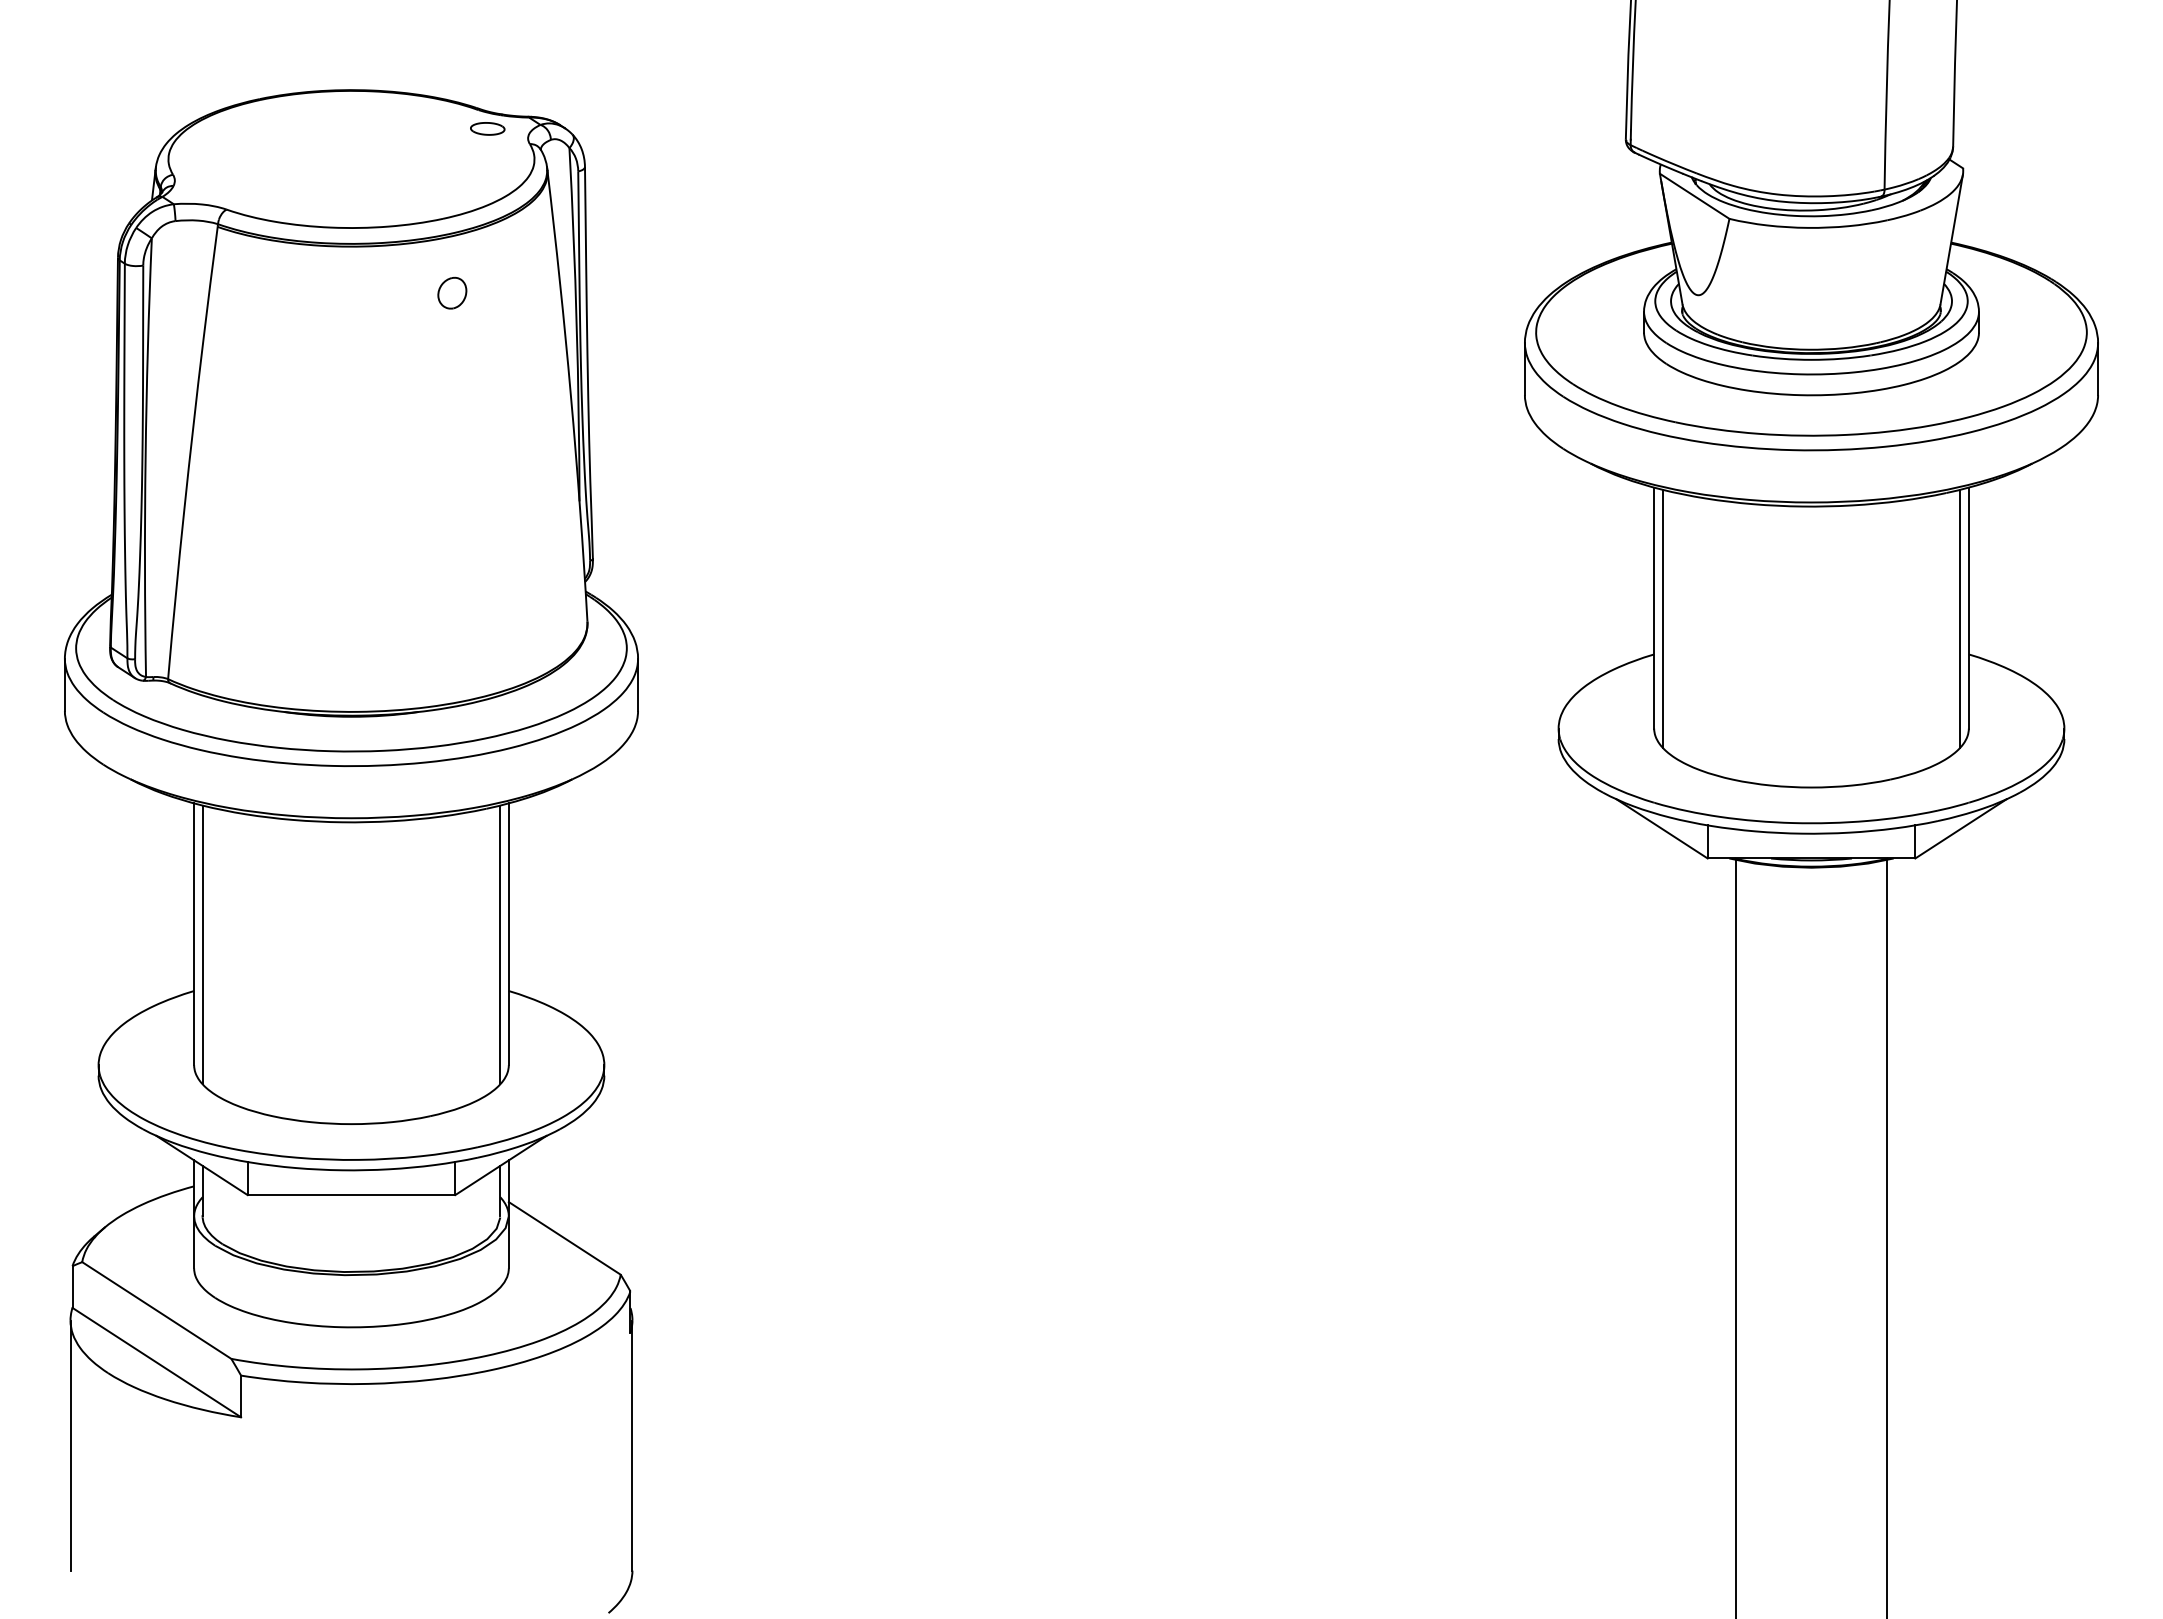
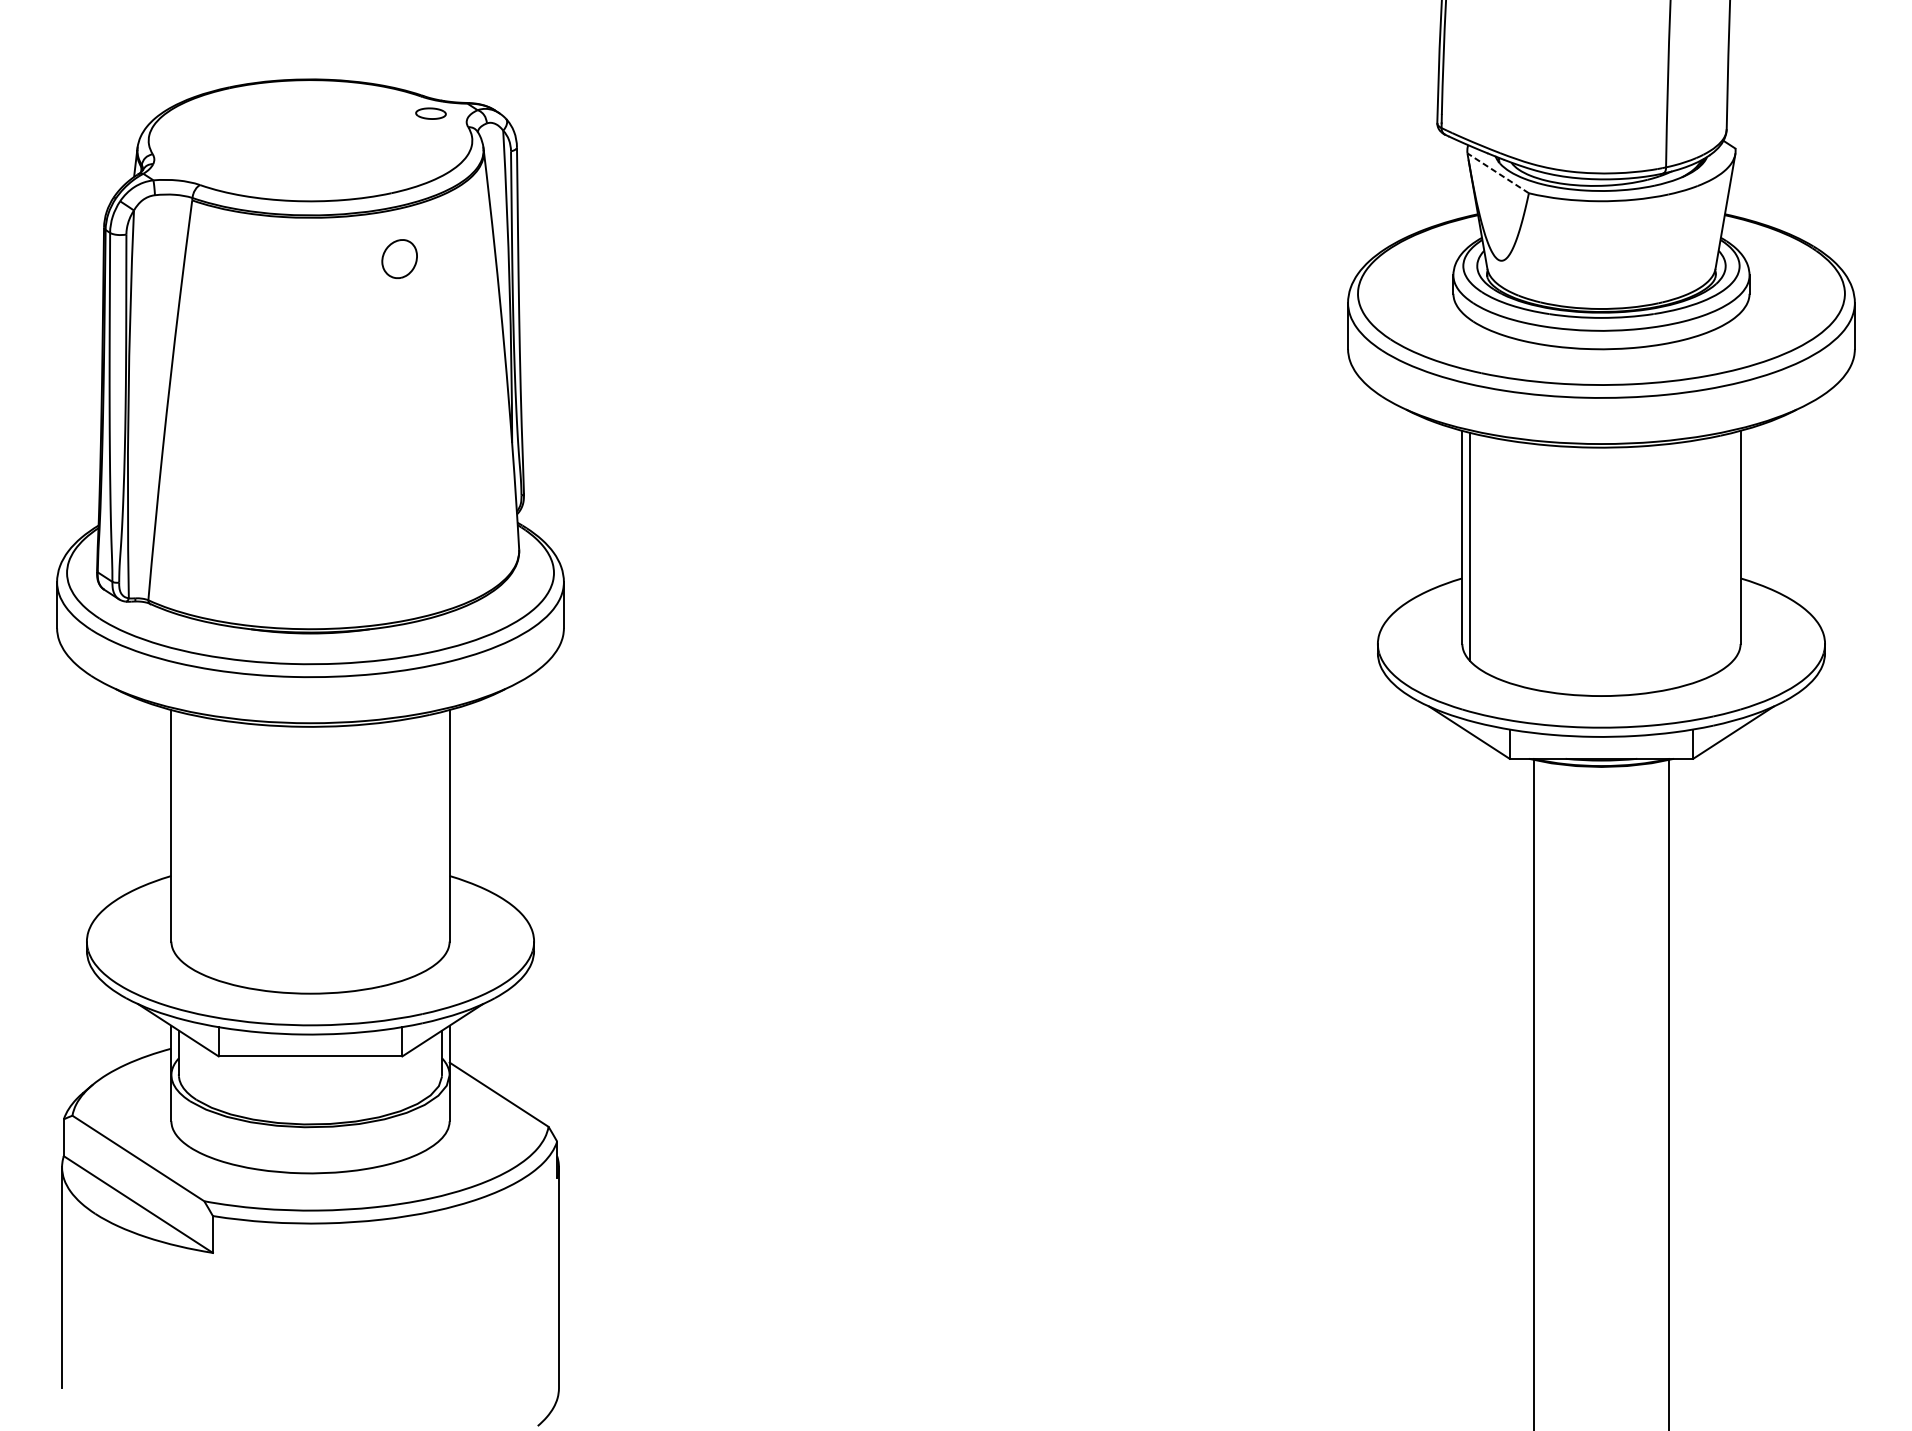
line: (1694, 196) -> (1498, 173), solid -> dashed
part: (452, 292) -> (399, 258), size x1.4
line: (1960, 618) -> (1733, 546), removed
line: (202, 944) -> (178, 834), removed
line: (500, 944) -> (442, 834), removed

